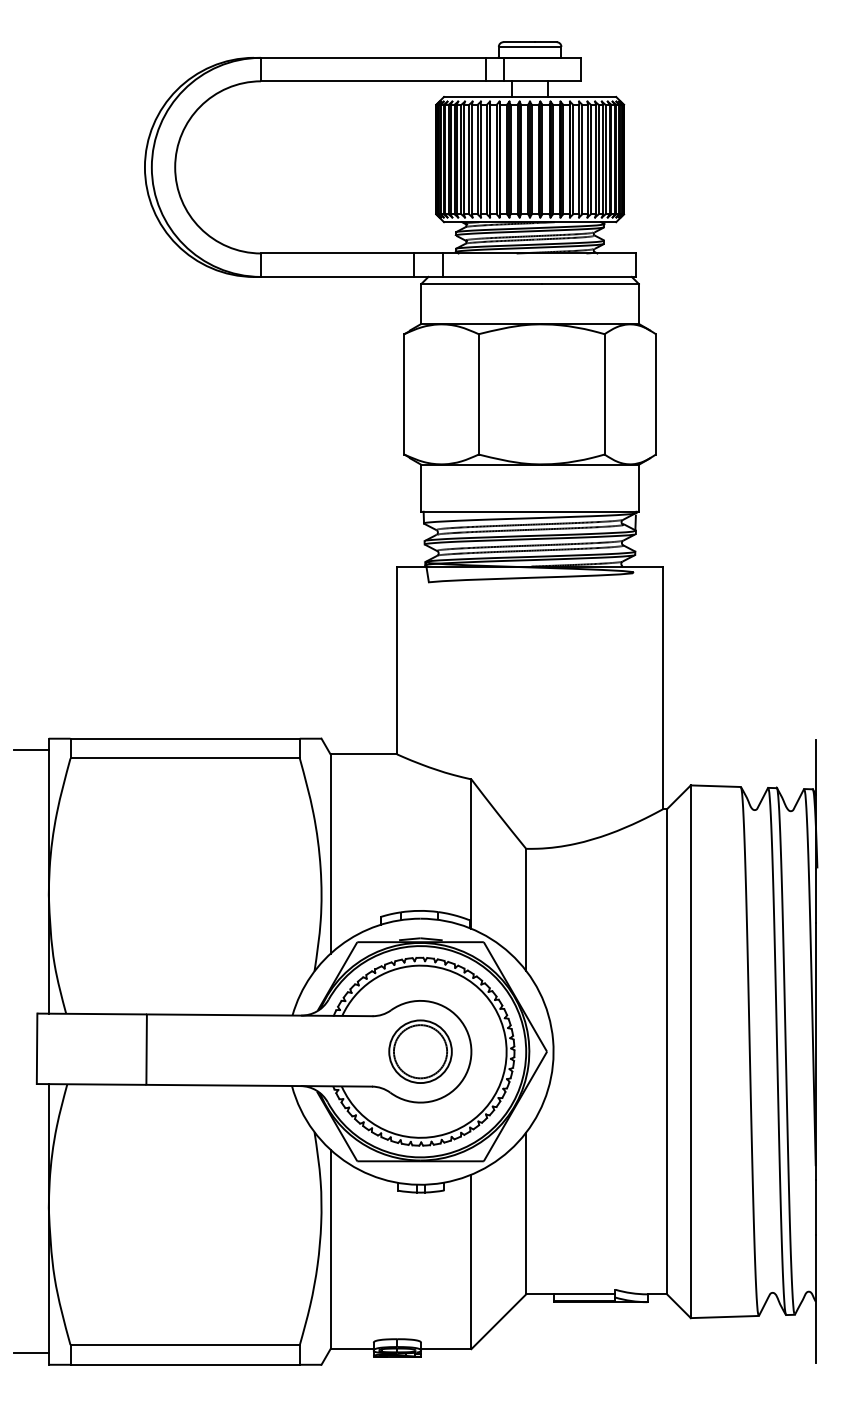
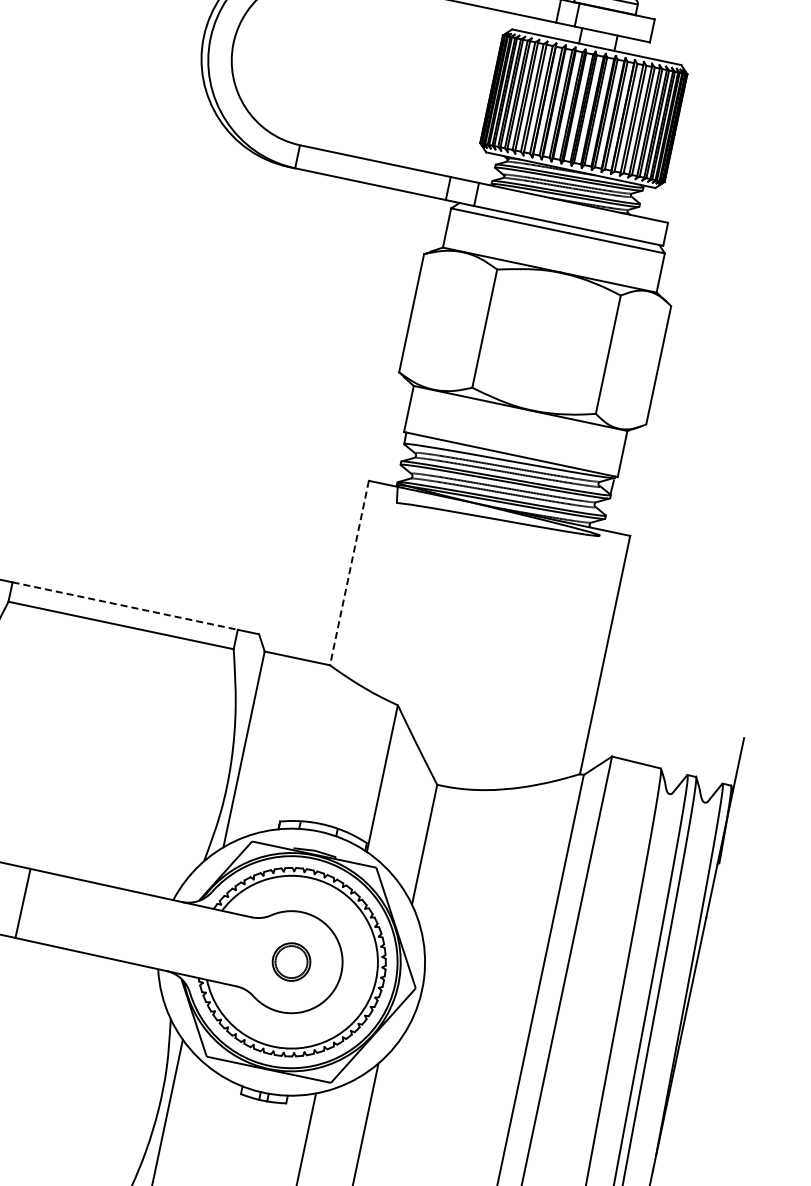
line: (397, 660) -> (349, 573), solid -> dashed
line: (185, 738) -> (125, 605), solid -> dashed
part: (420, 1051) -> (291, 961), size x0.6

